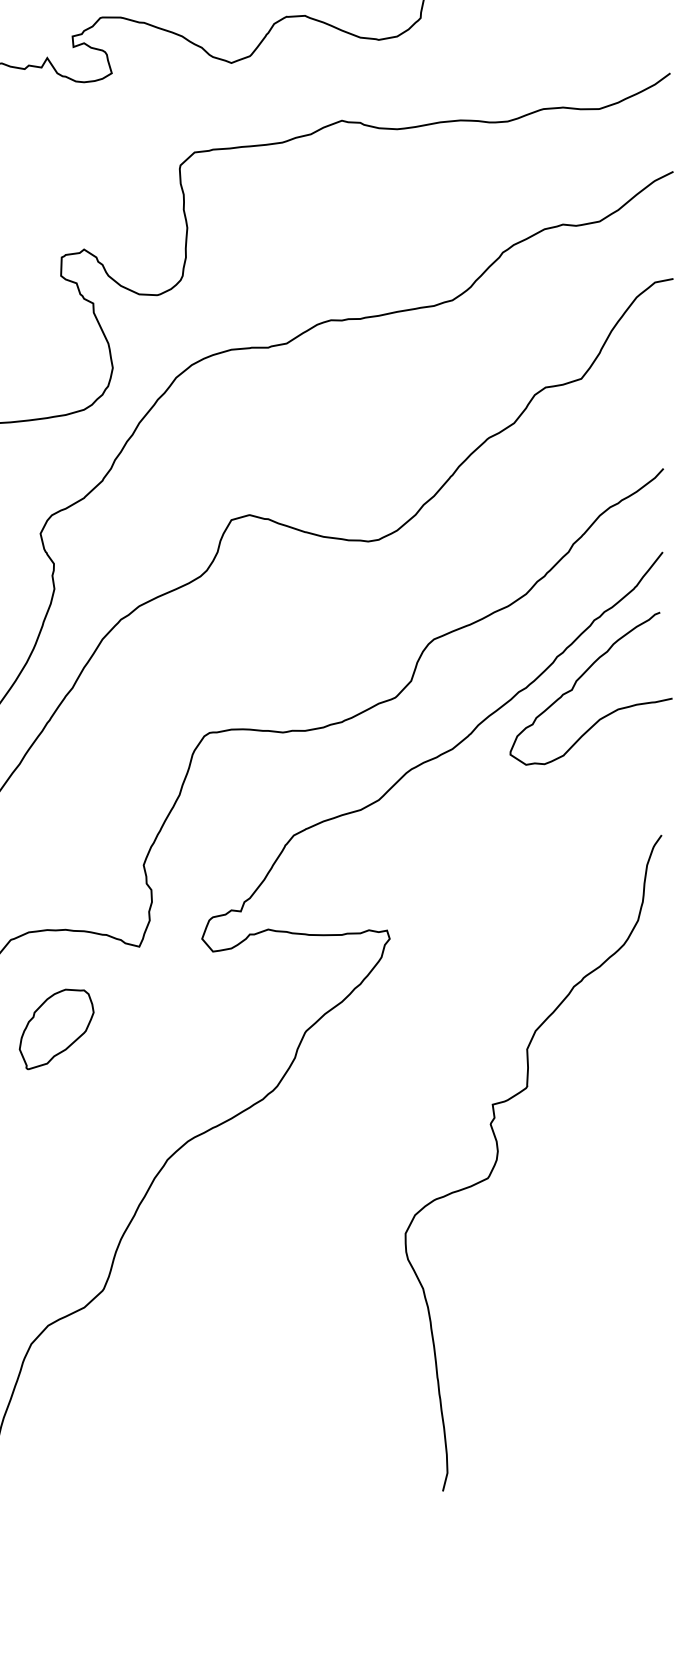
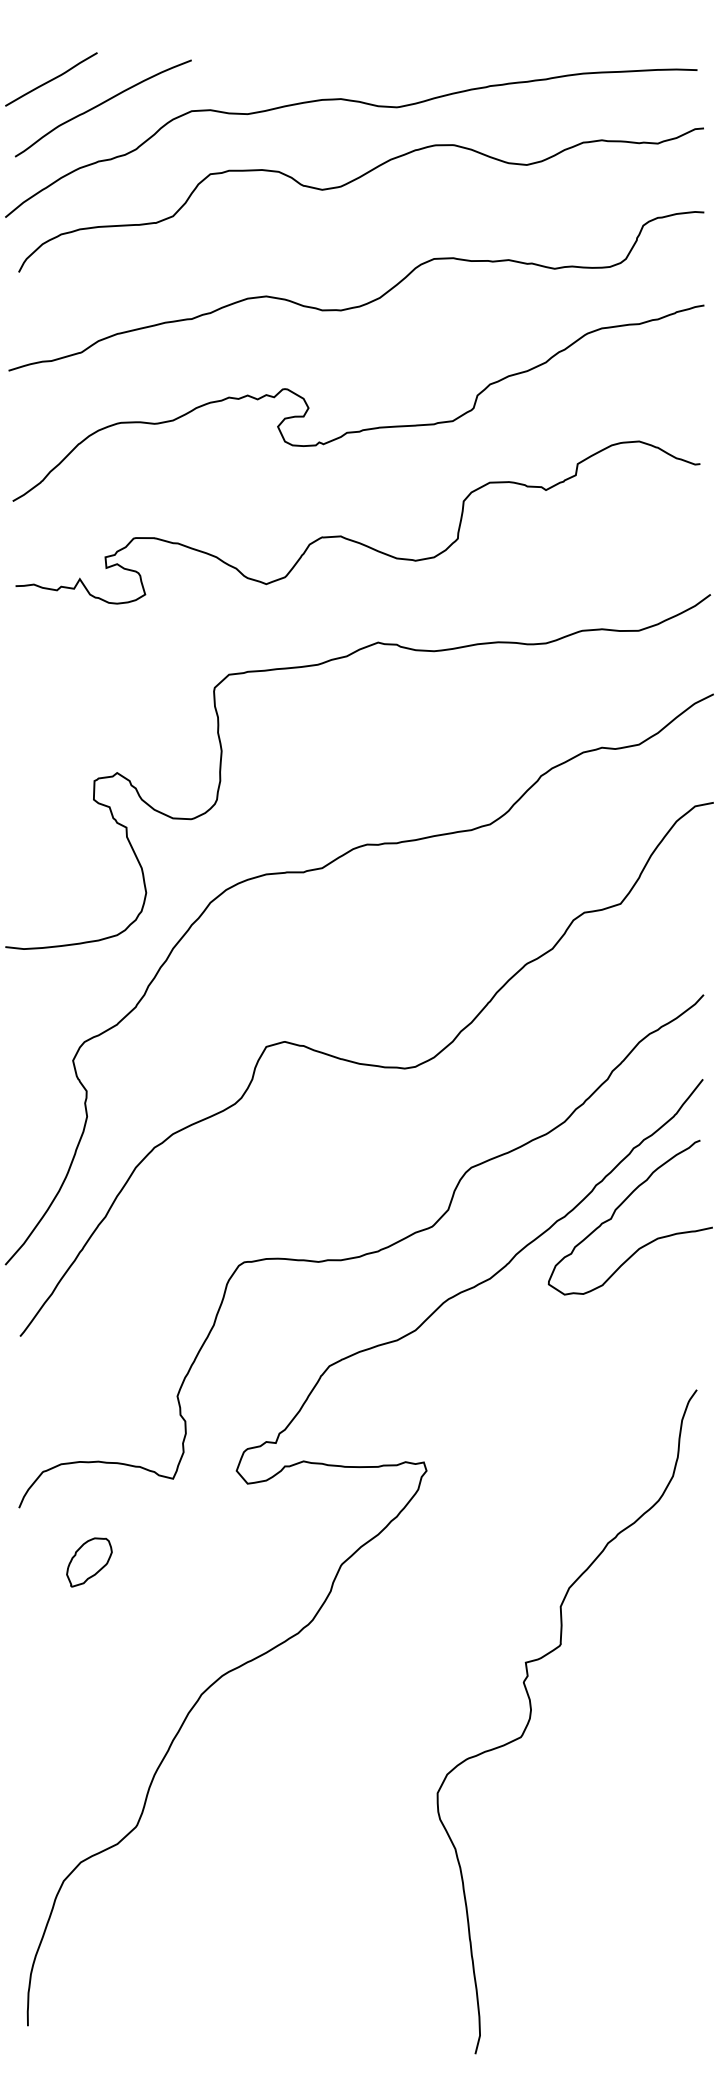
part: (56, 1029) -> (89, 1562), size x0.6
curve: (498, 1157) -> (531, 1716), moved

